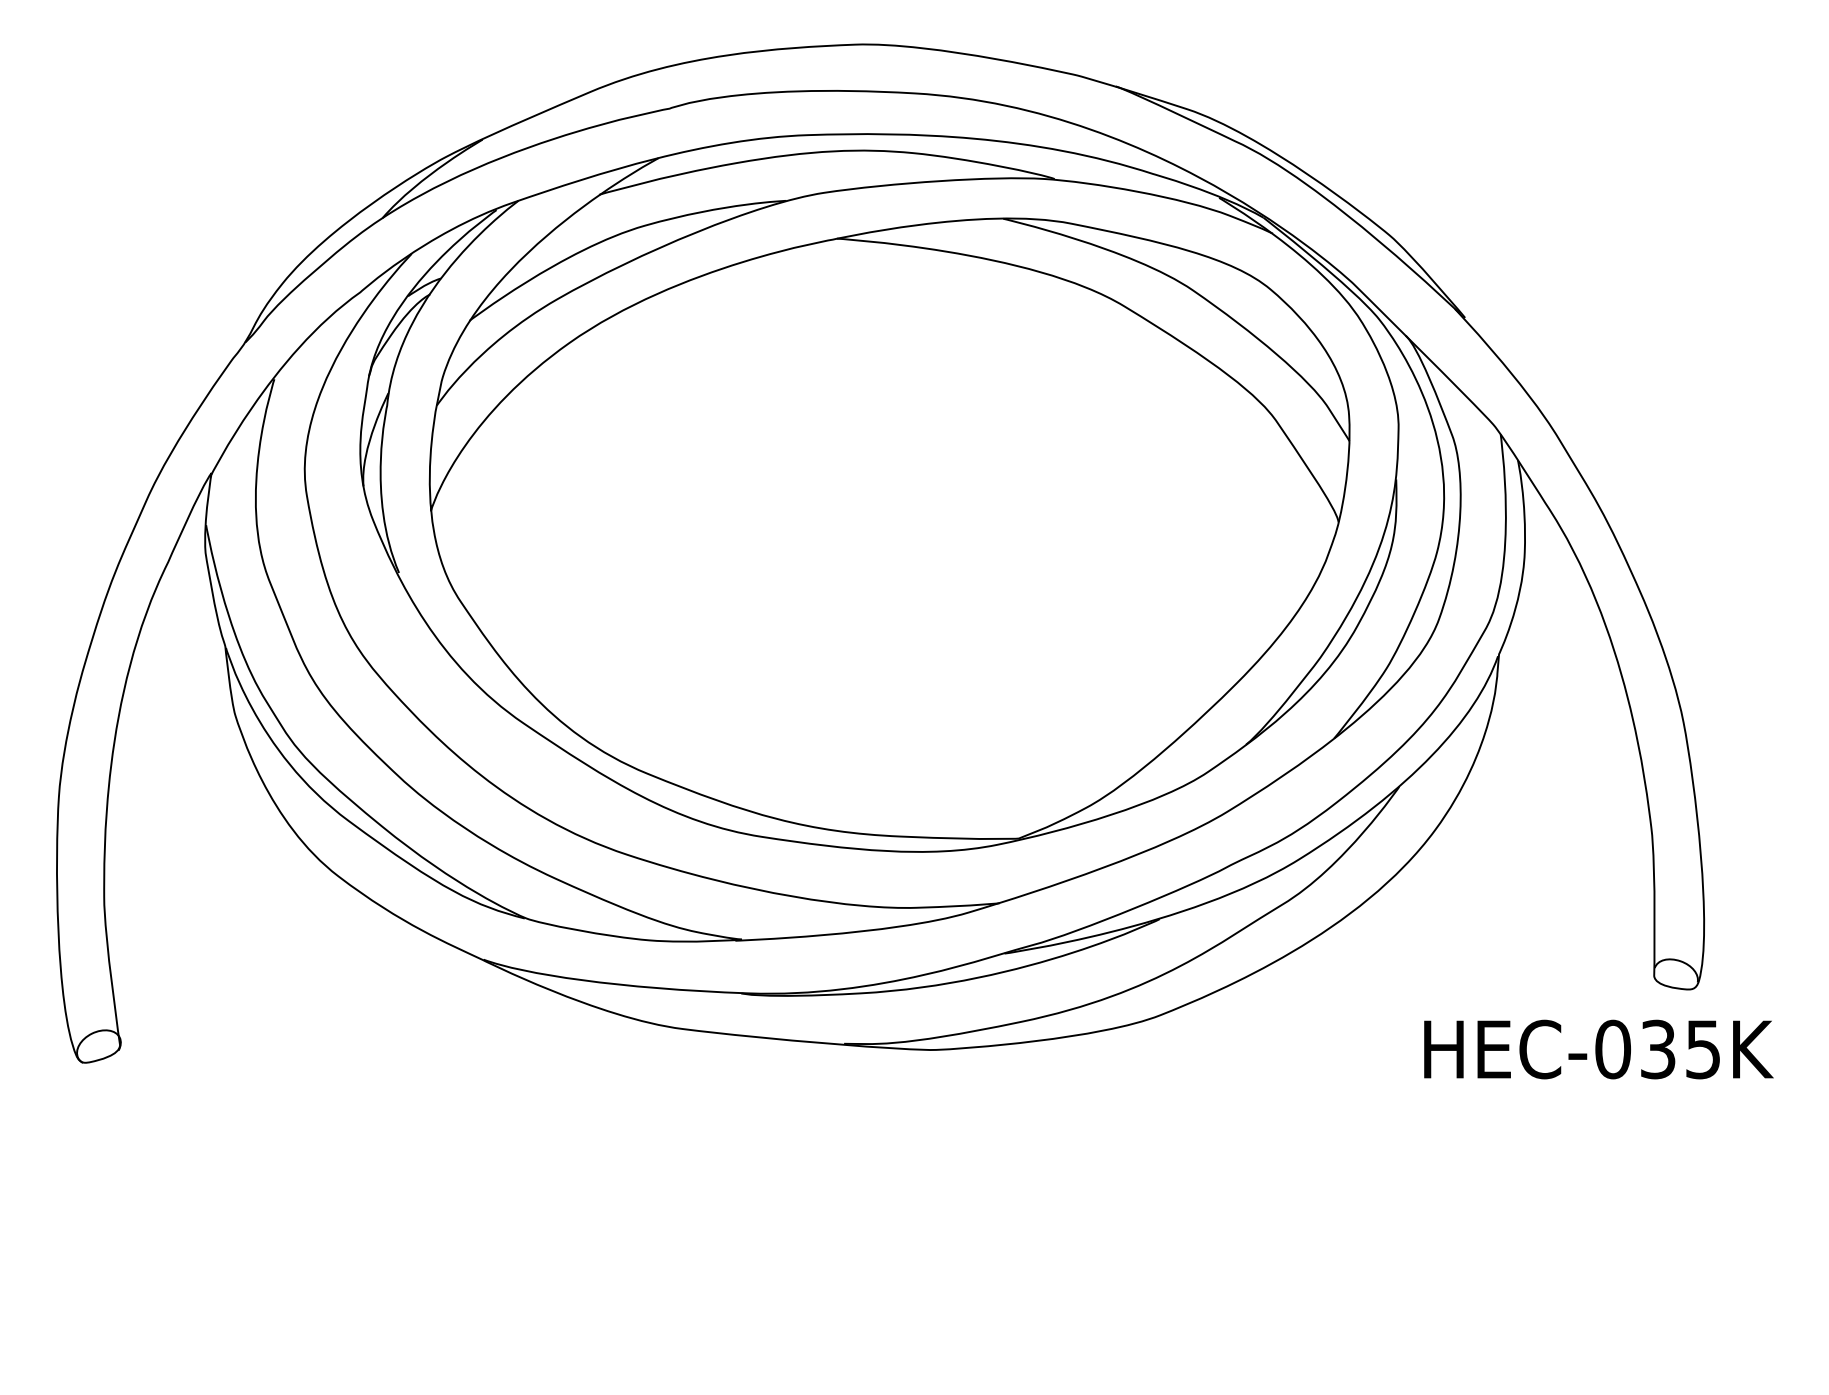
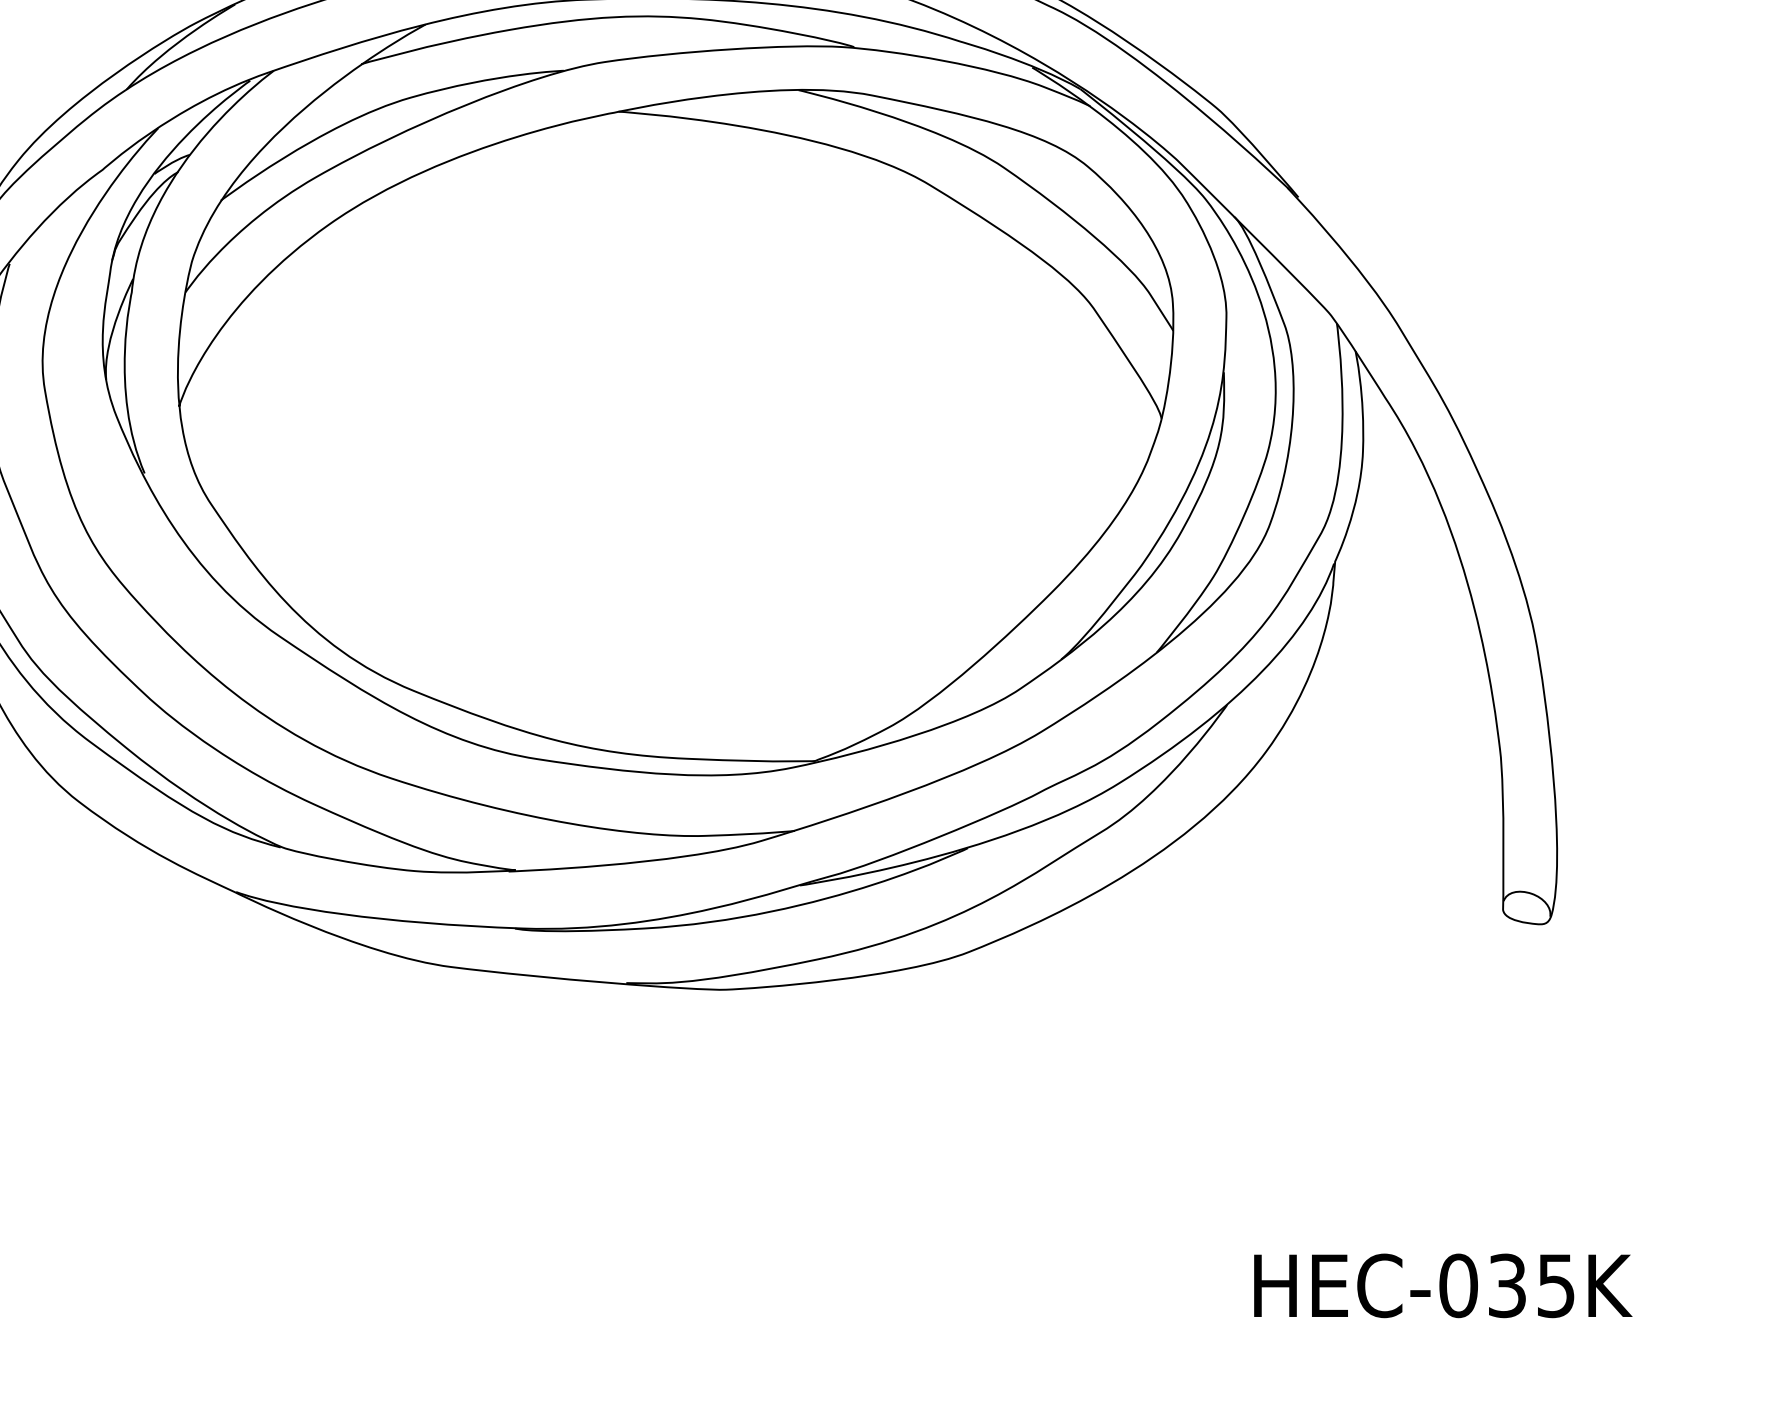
text: (1598, 1049) -> (1442, 1285), moved

